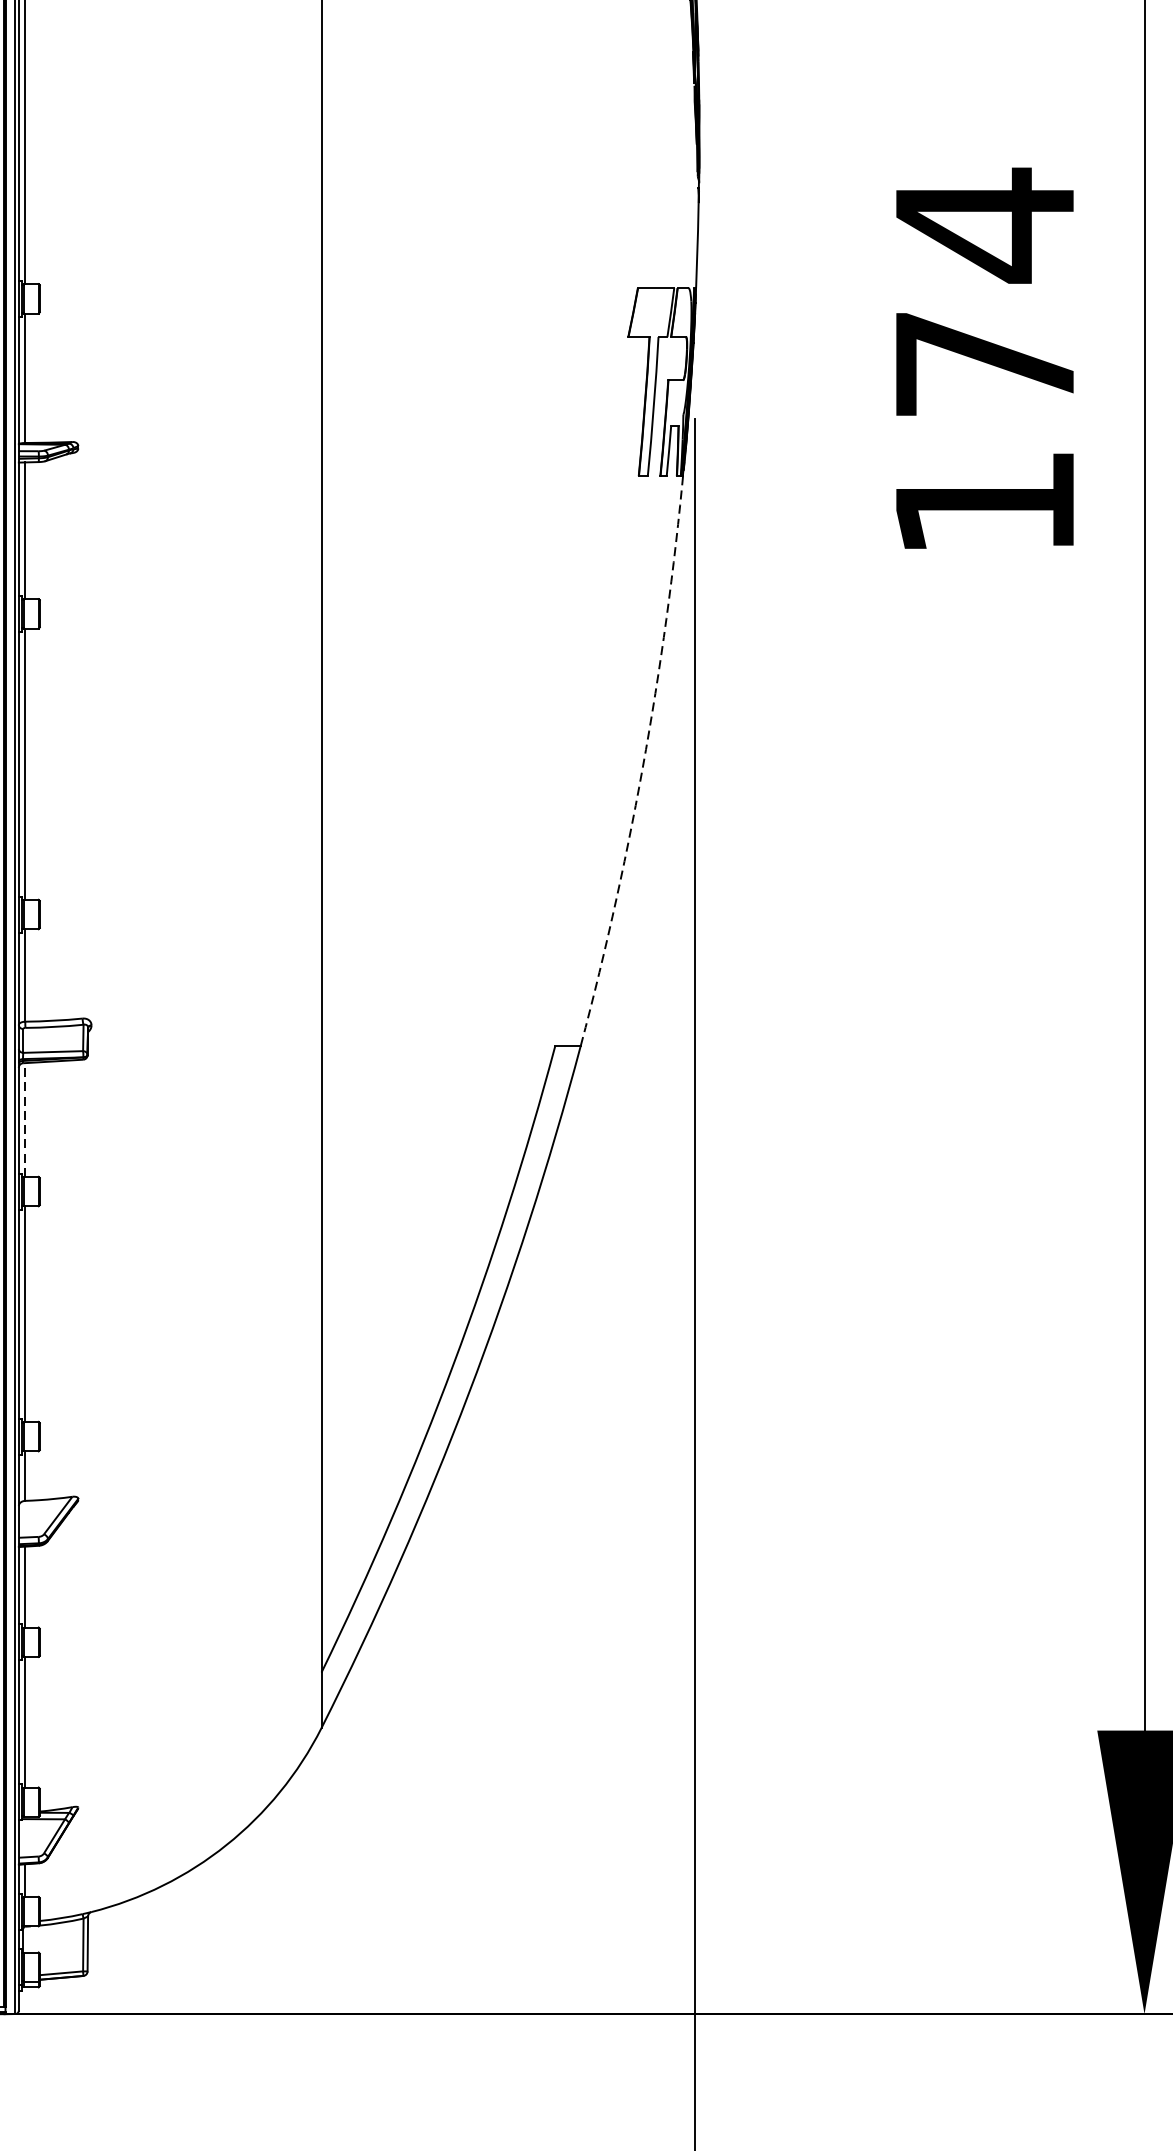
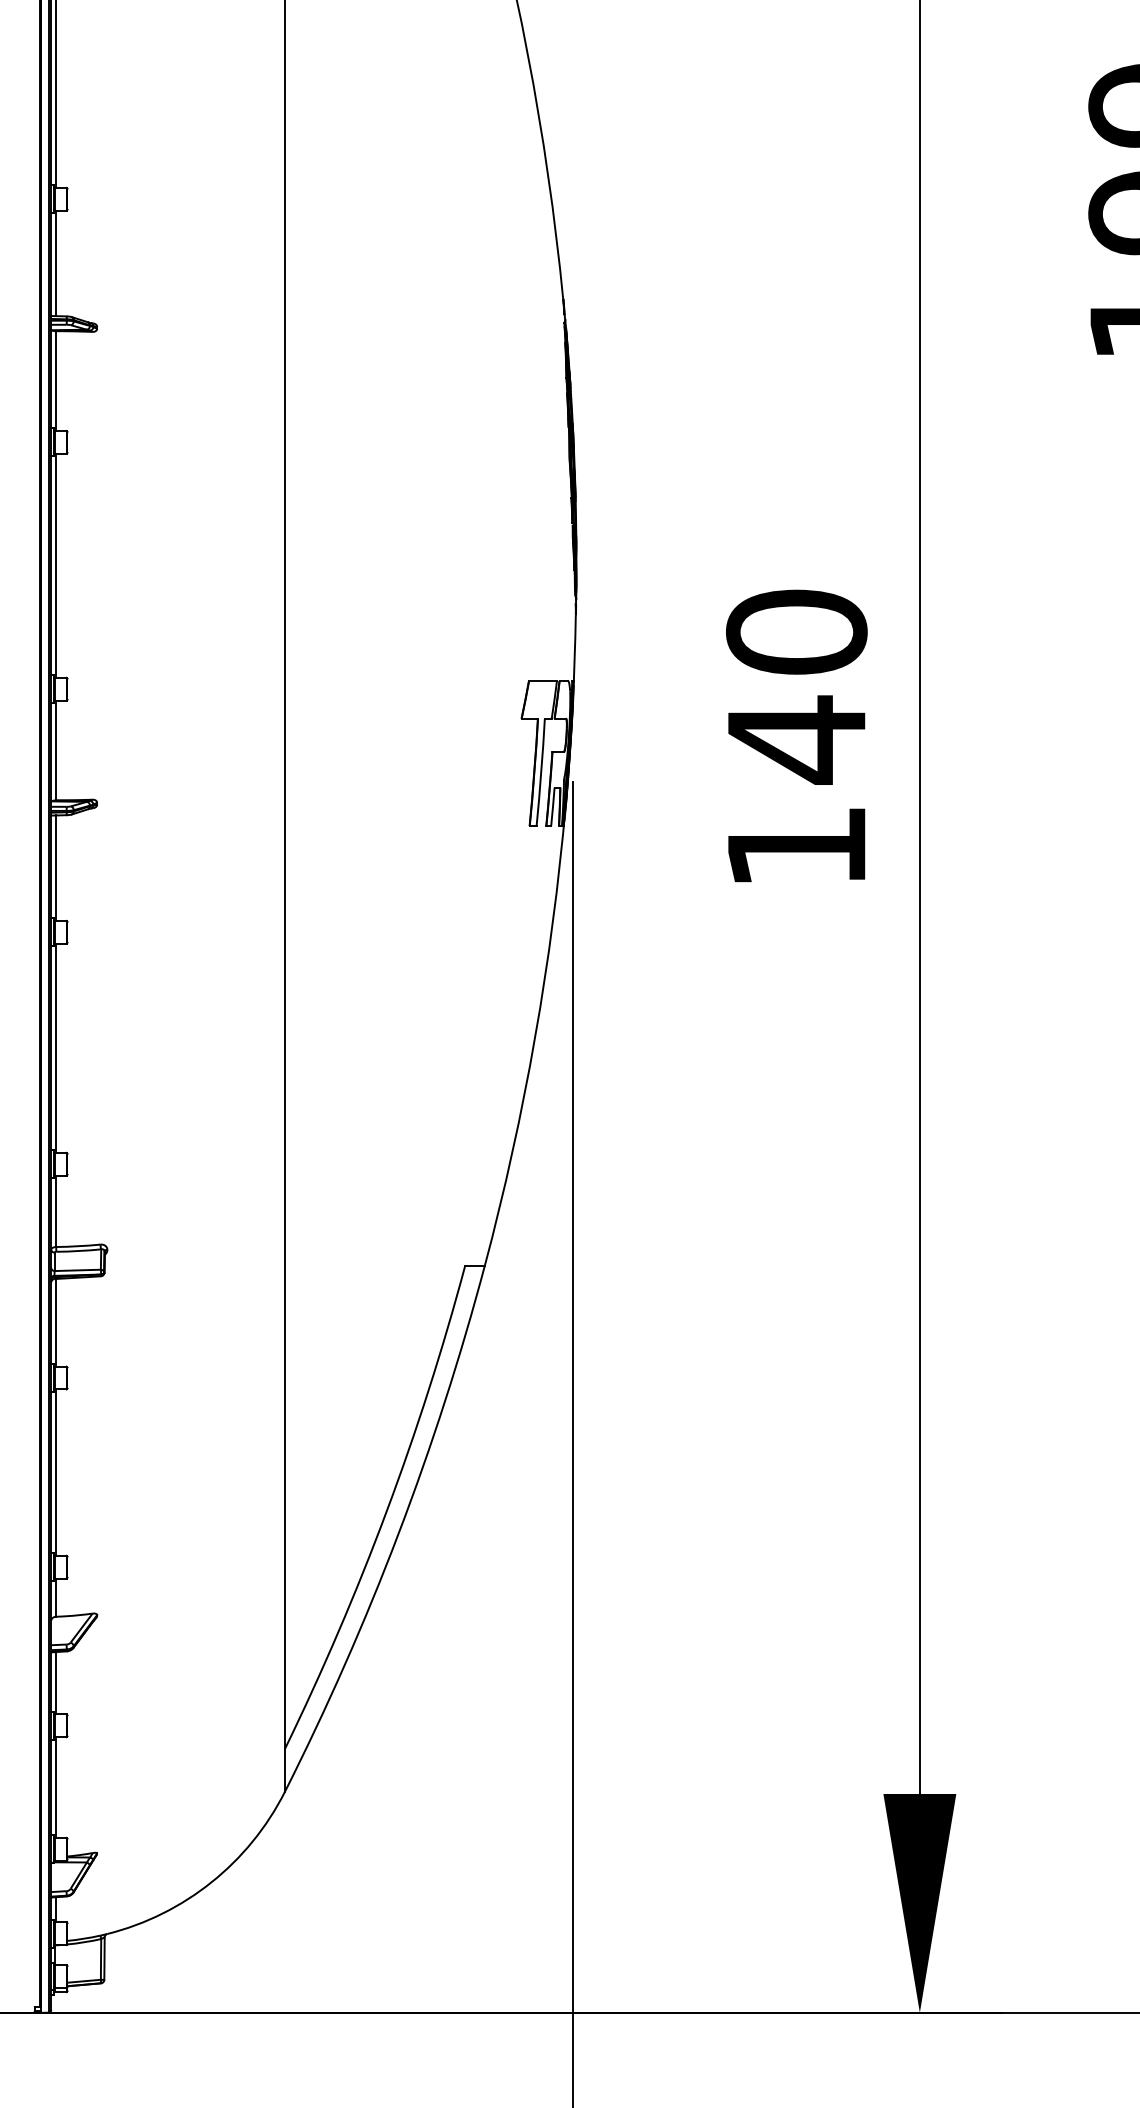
text: (984, 295) -> (796, 686), 174 -> 140
arc: (646, 750) -> (535, 1037), dashed -> solid
line: (25, 1119) -> (56, 1322), dashed -> solid

